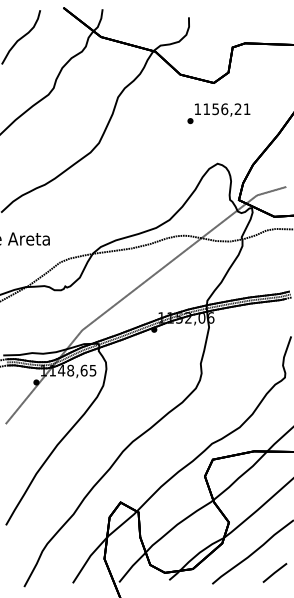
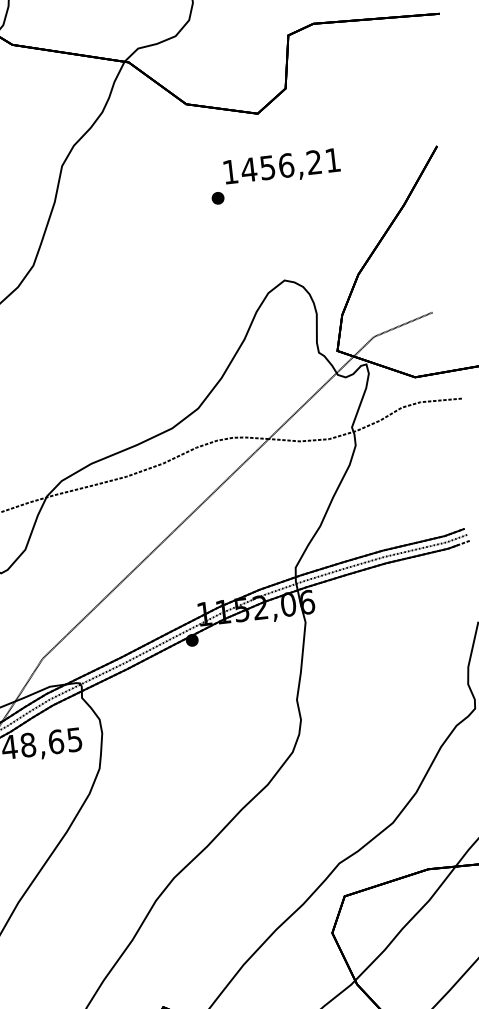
text: (206, 108) -> (248, 168), 1156,21 -> 1456,21

